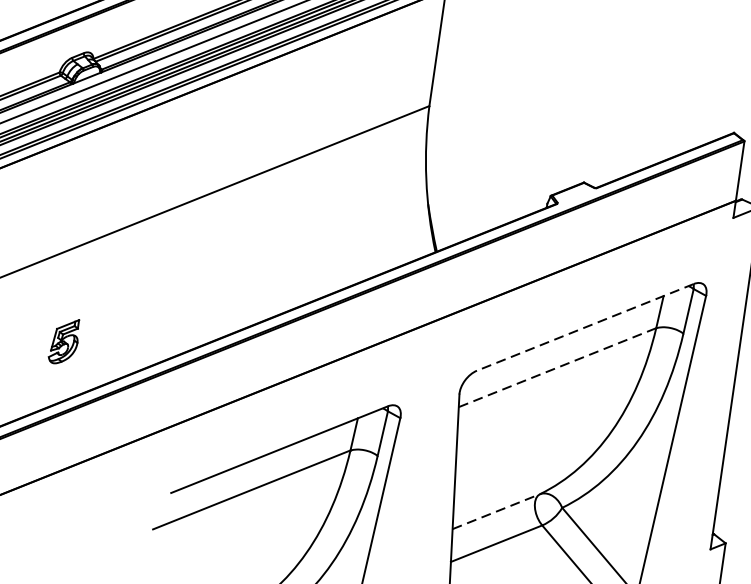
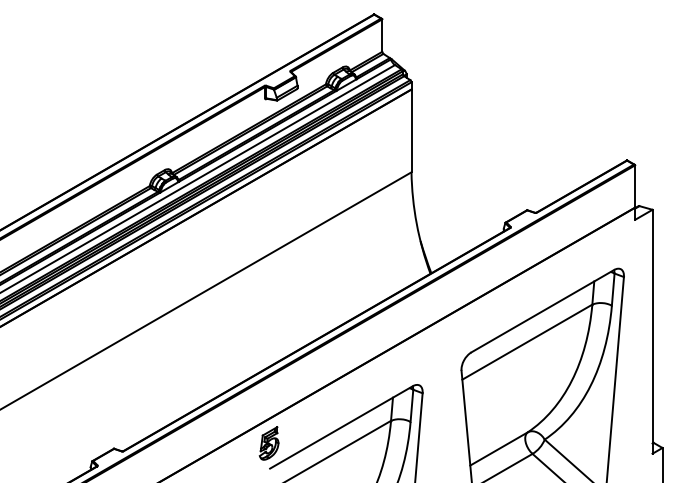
line: (584, 327) -> (542, 311), dashed -> solid
part: (63, 341) -> (268, 443), moved
line: (556, 367) -> (526, 342), dashed -> solid
line: (496, 511) -> (499, 448), dashed -> solid

